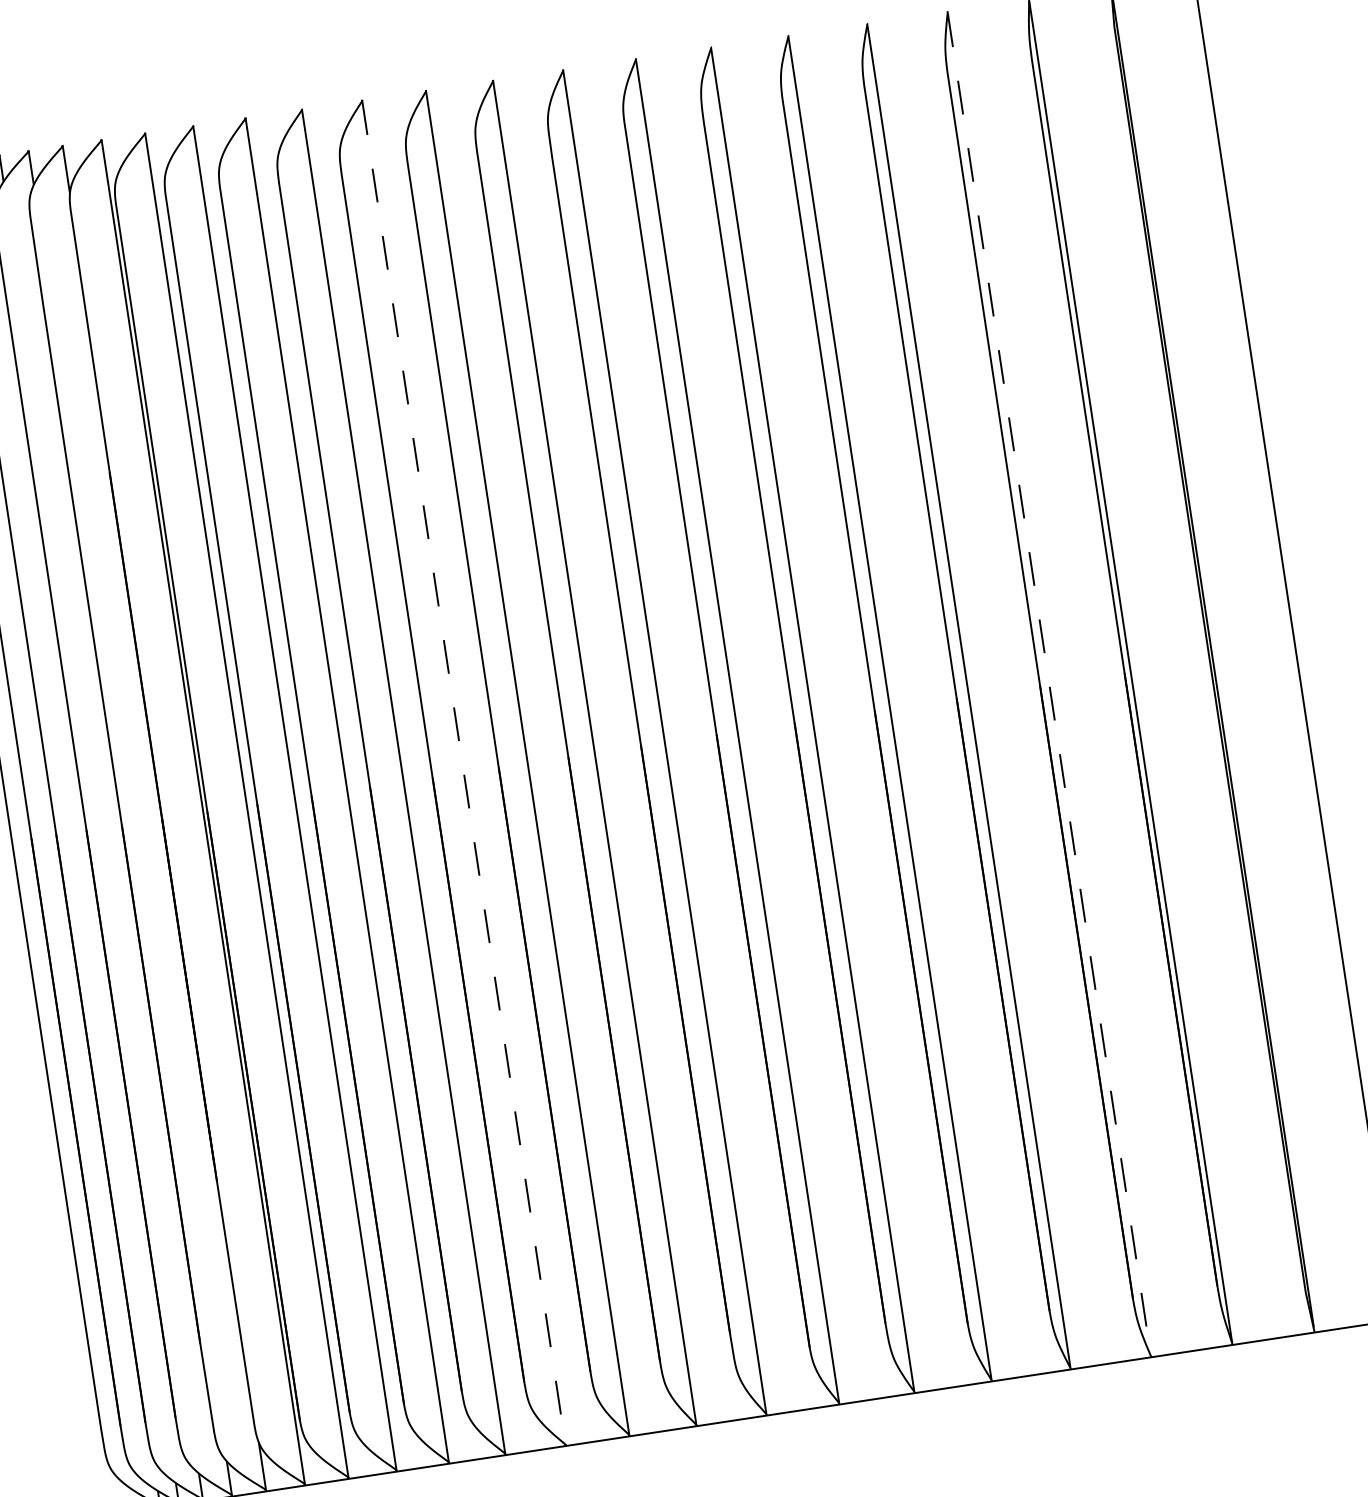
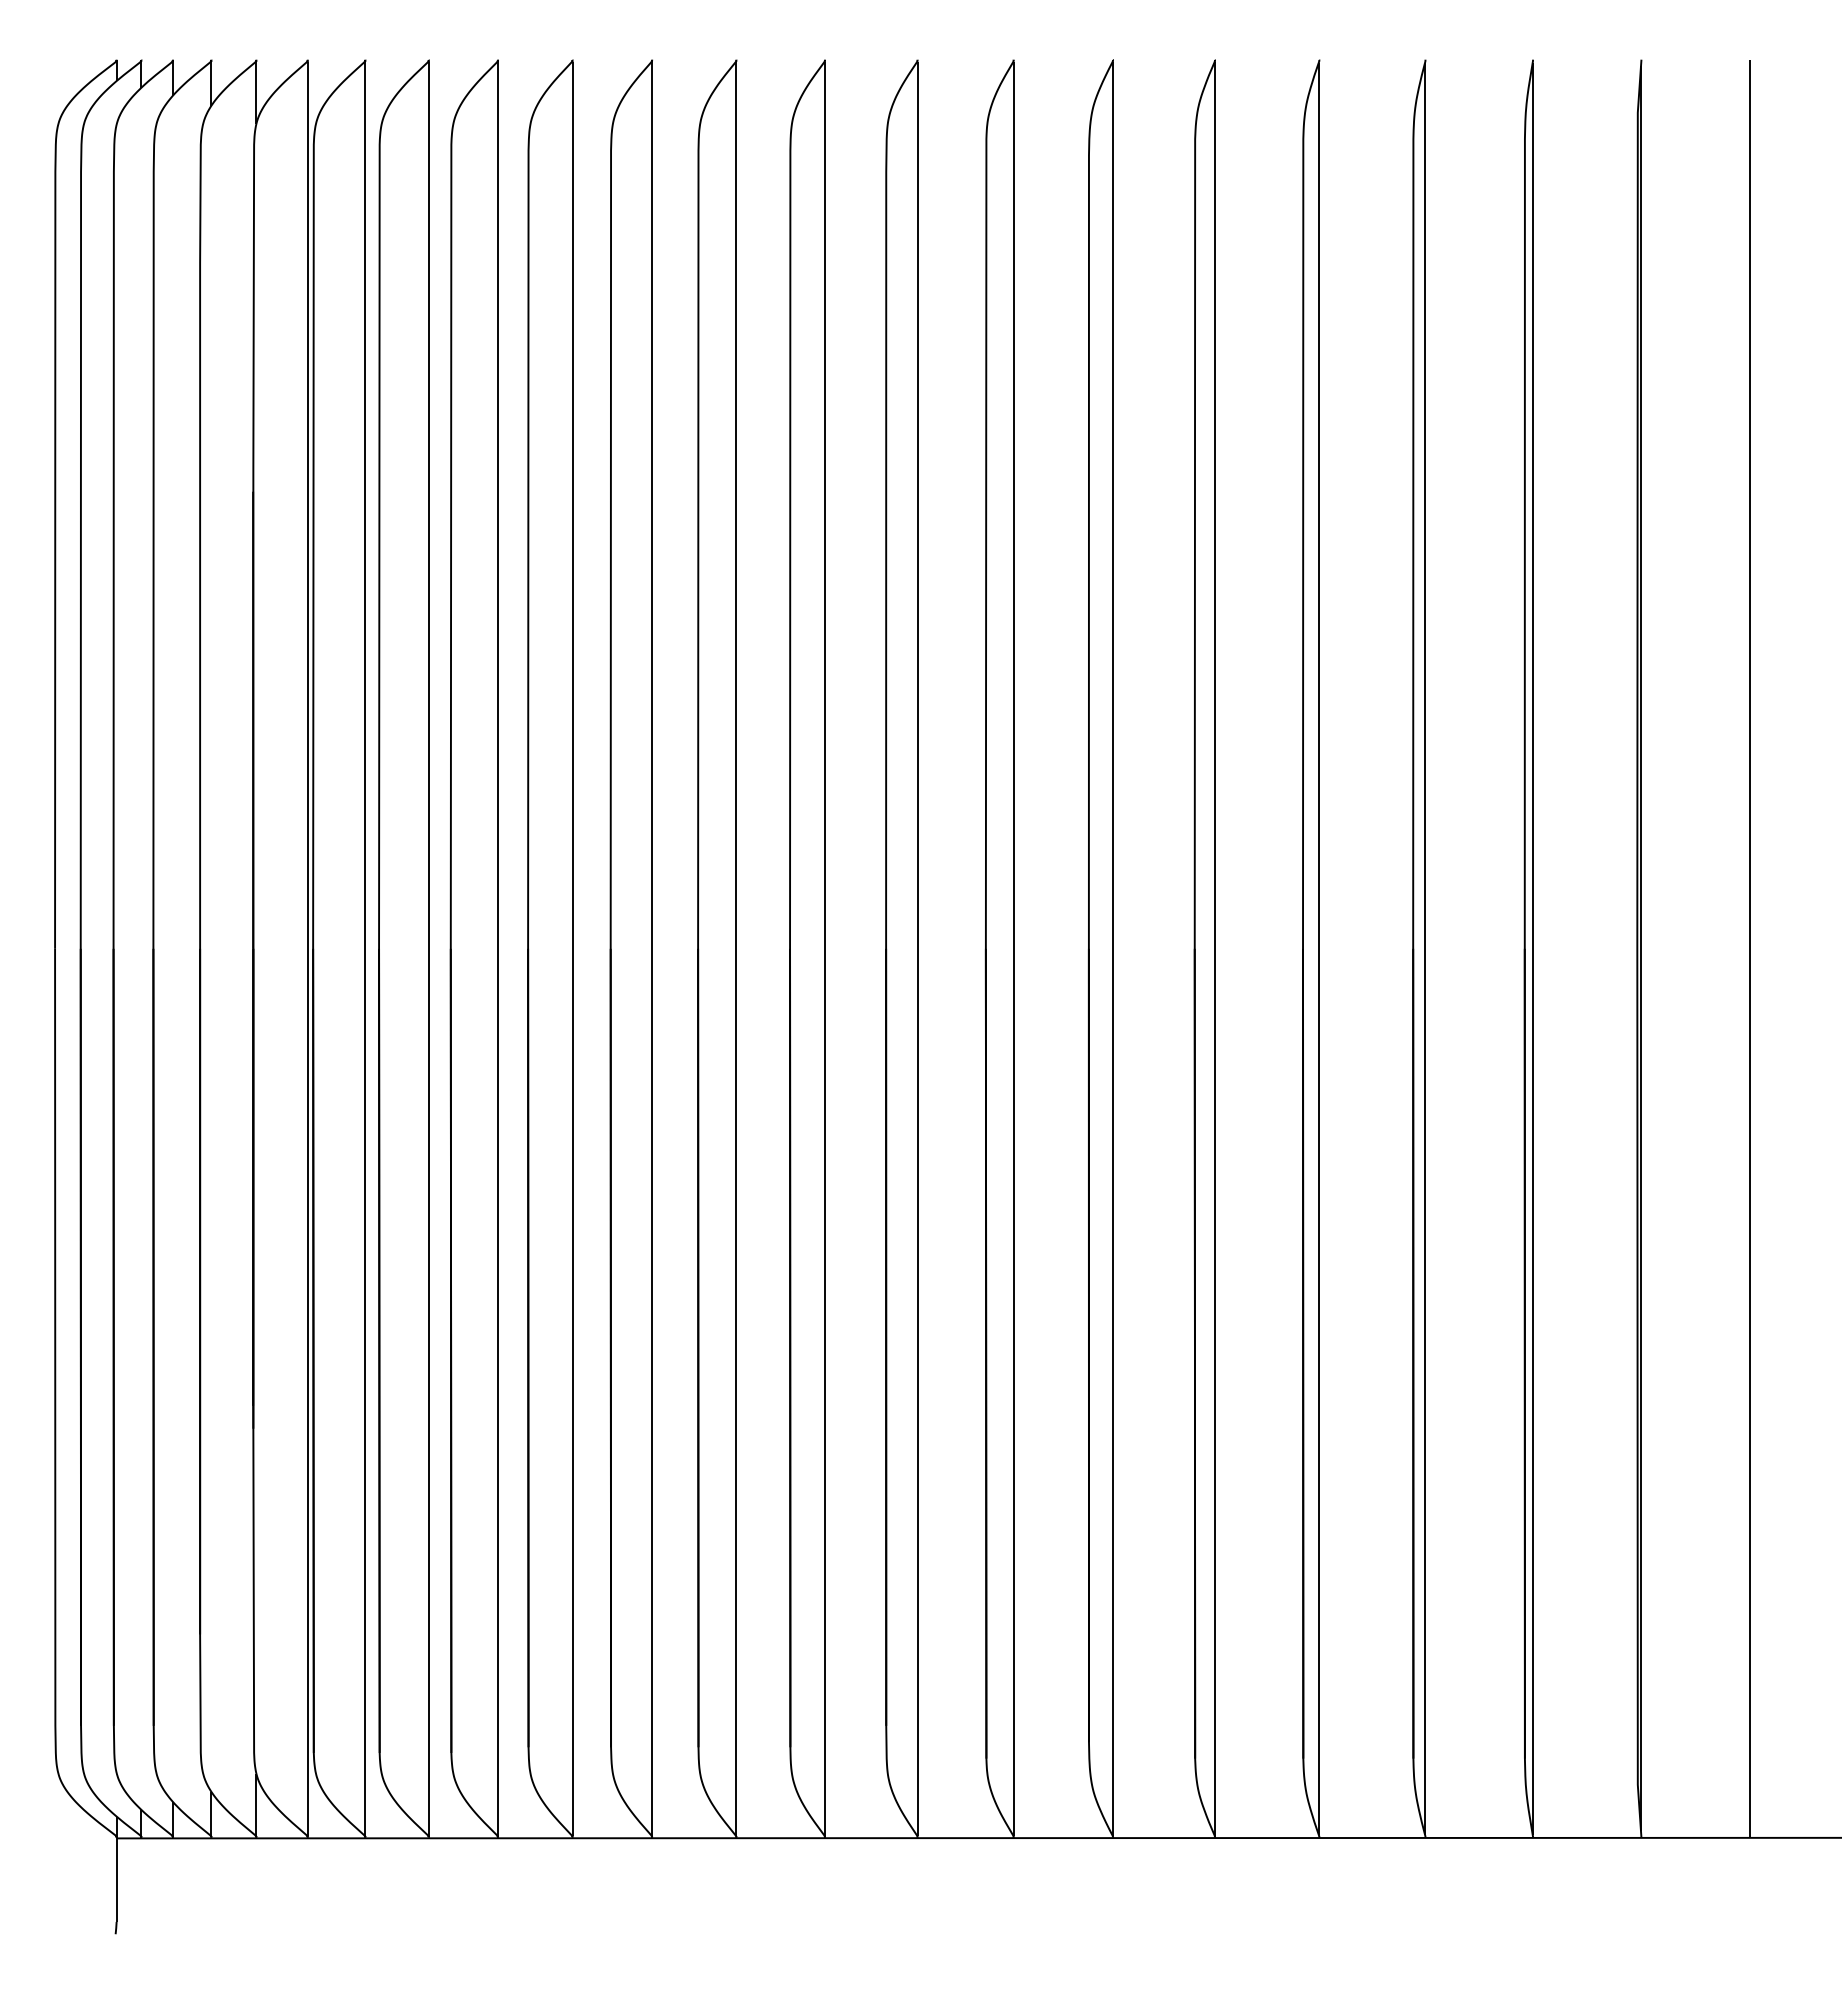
line: (1049, 683) -> (1425, 948), dashed -> solid
line: (464, 772) -> (652, 948), dashed -> solid

